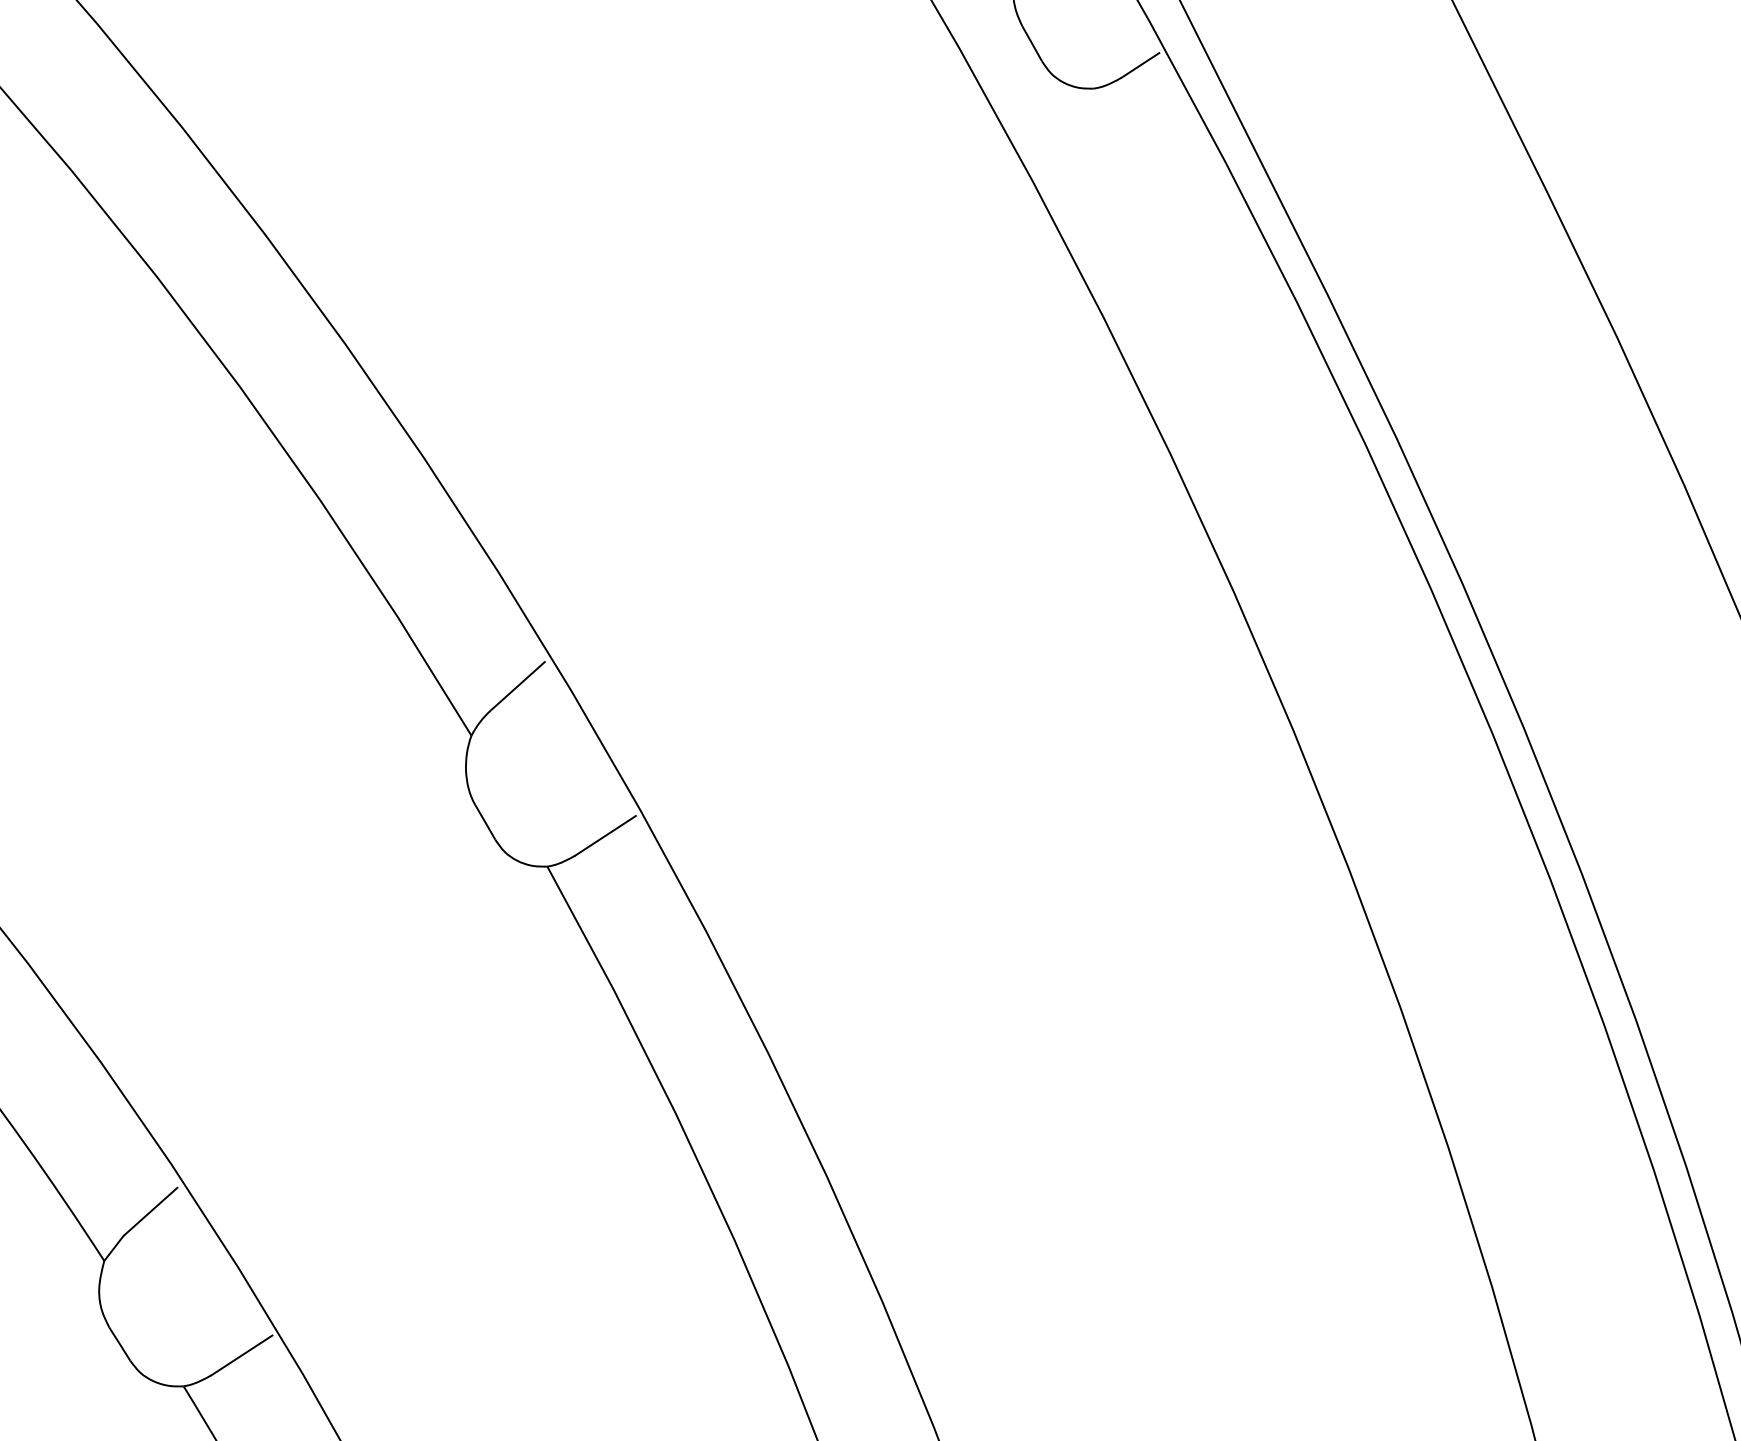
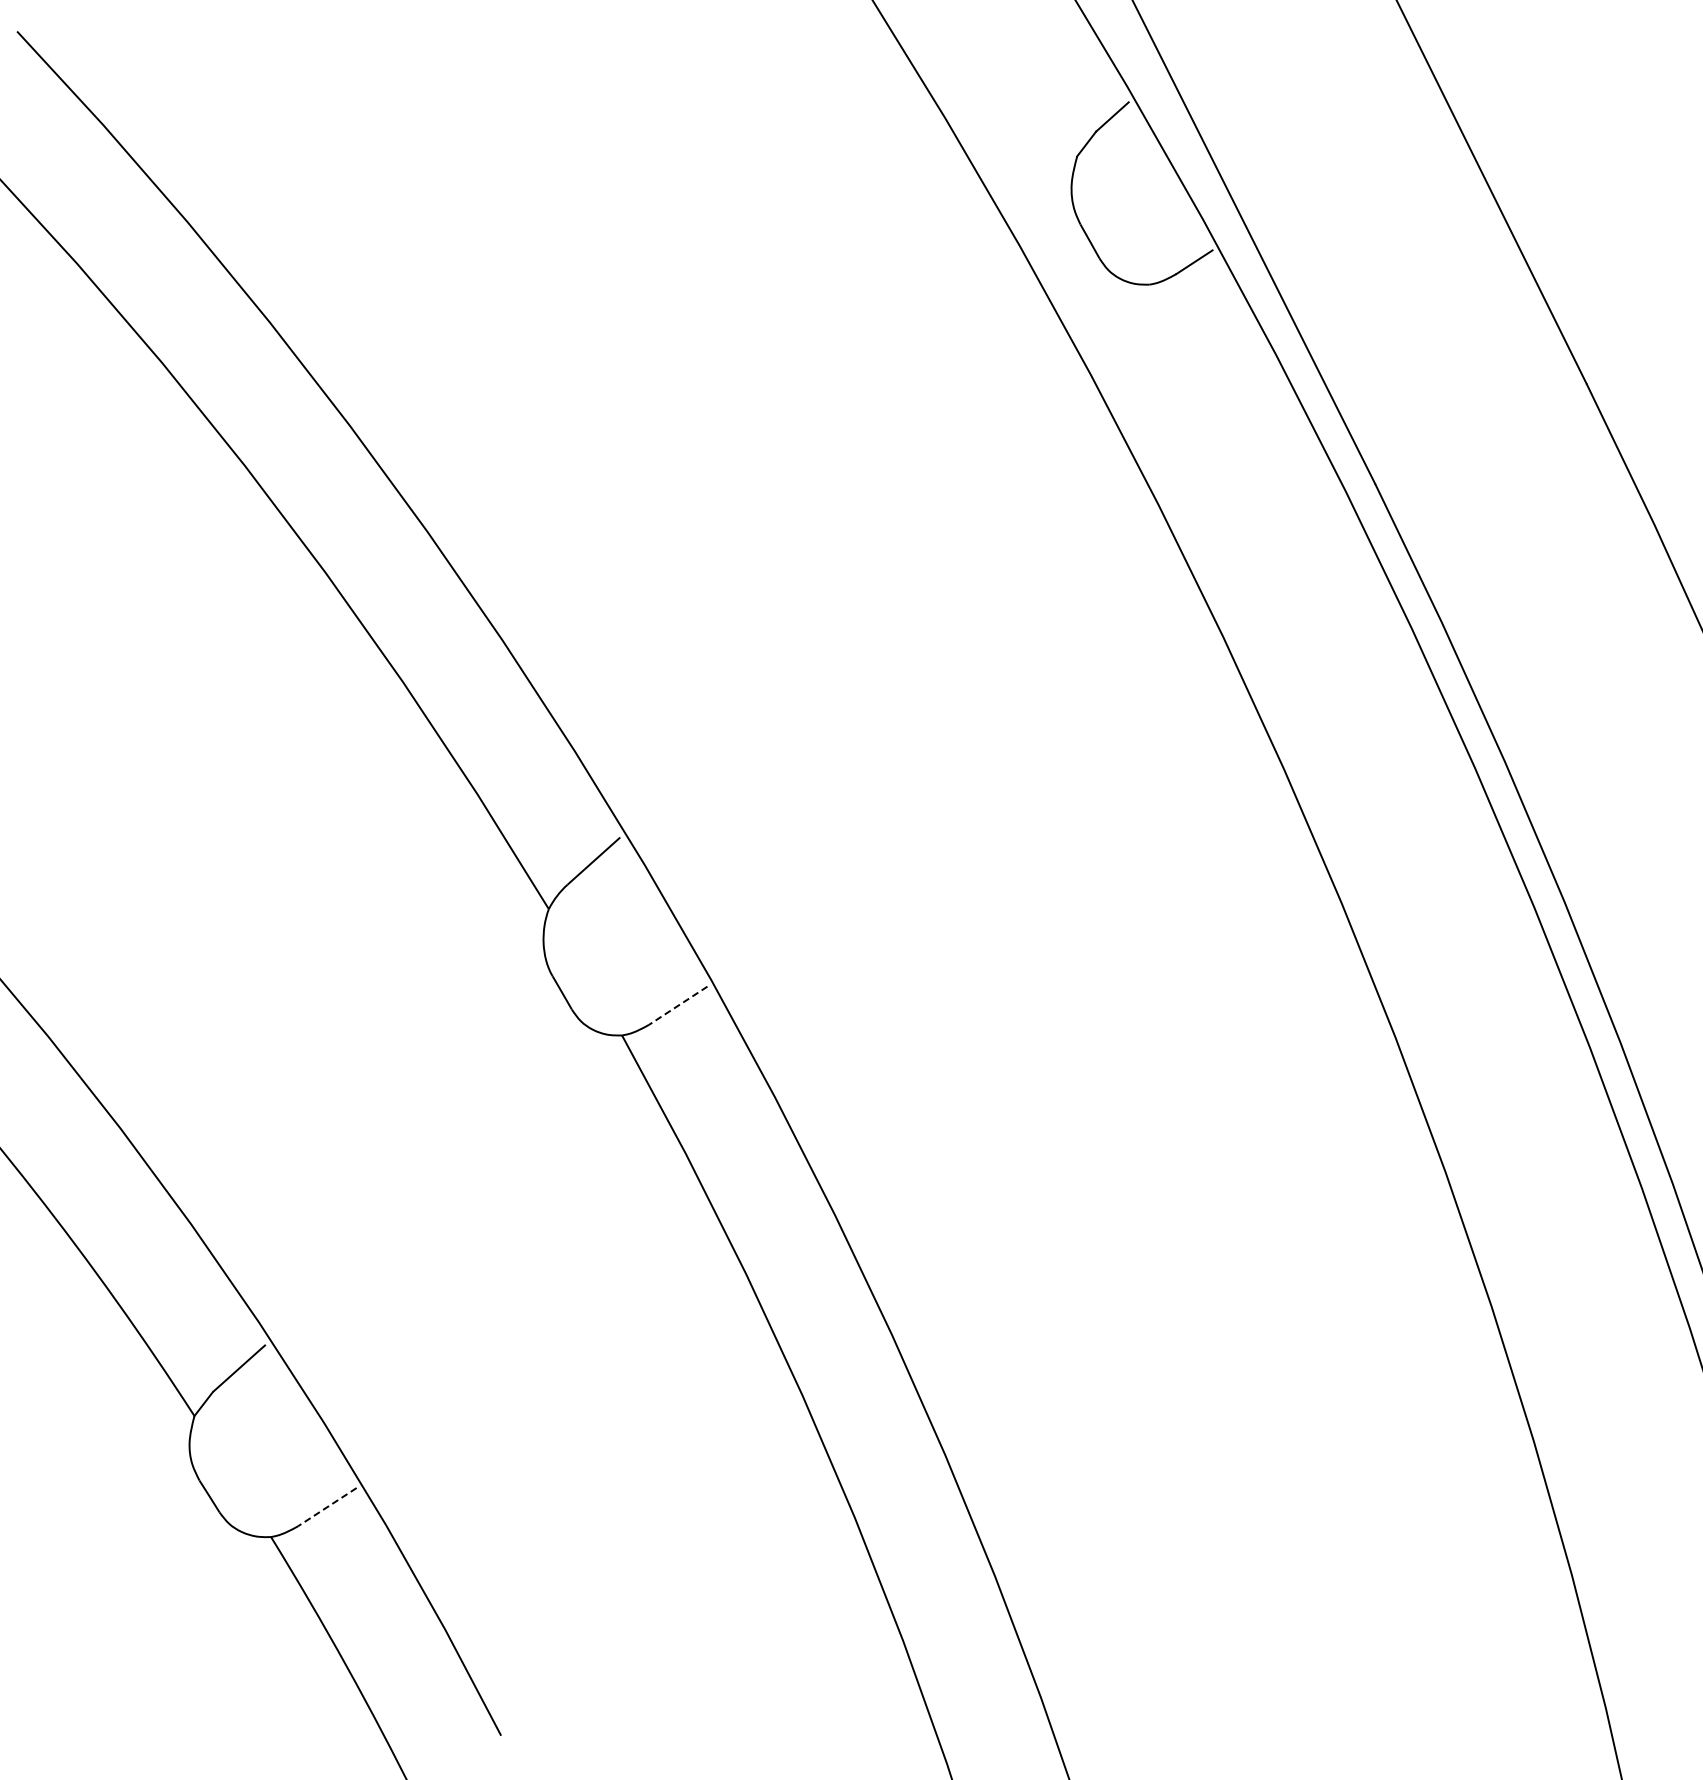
line: (605, 835) -> (678, 1005), solid -> dashed
line: (242, 1355) -> (327, 1507), solid -> dashed

